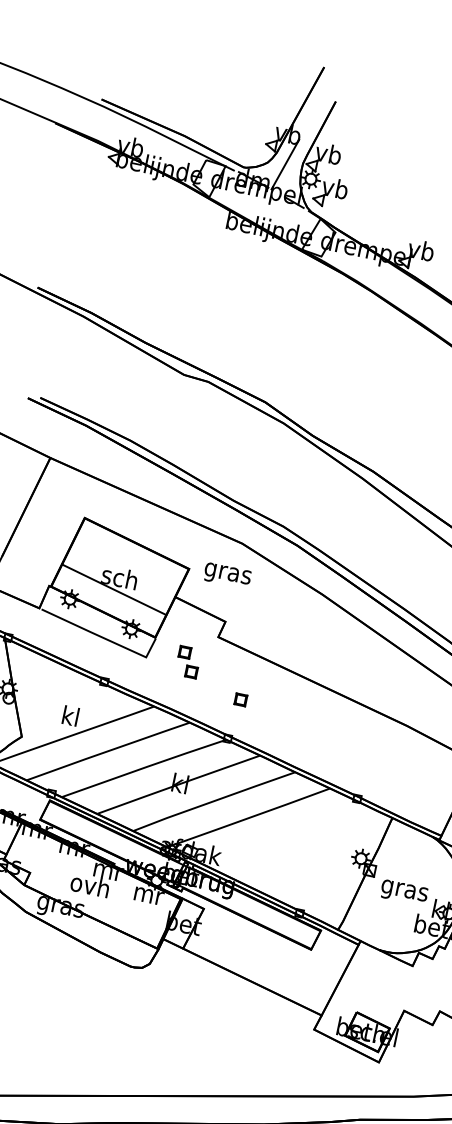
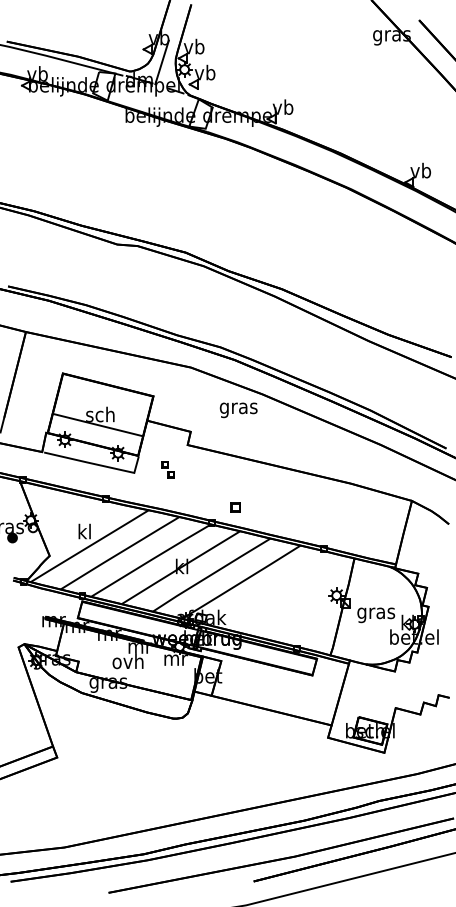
text: (227, 575) -> (238, 410), moved
part: (188, 661) -> (168, 469), size x0.7
part: (240, 699) -> (235, 507), moved

